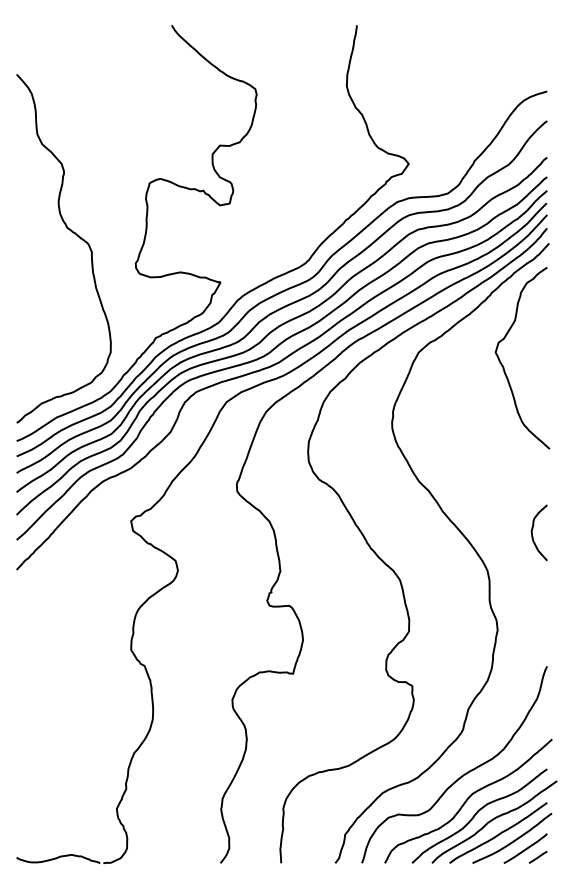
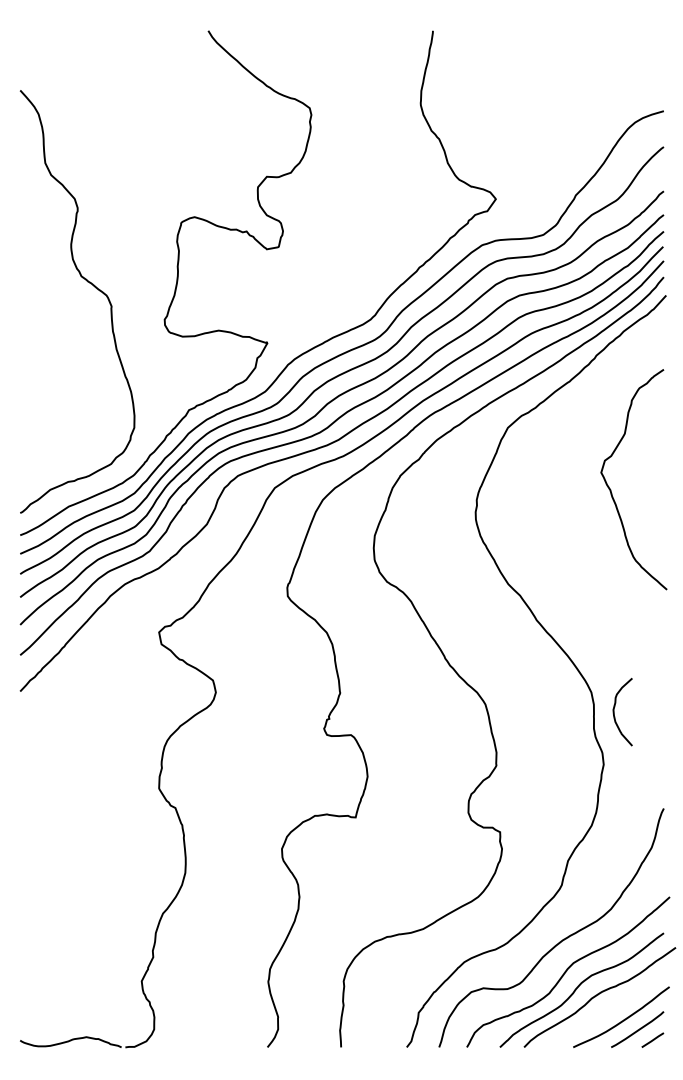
curve: (504, 367) -> (612, 490), moved
curve: (532, 532) -> (614, 711), moved
curve: (498, 833) -> (604, 1011), removed

